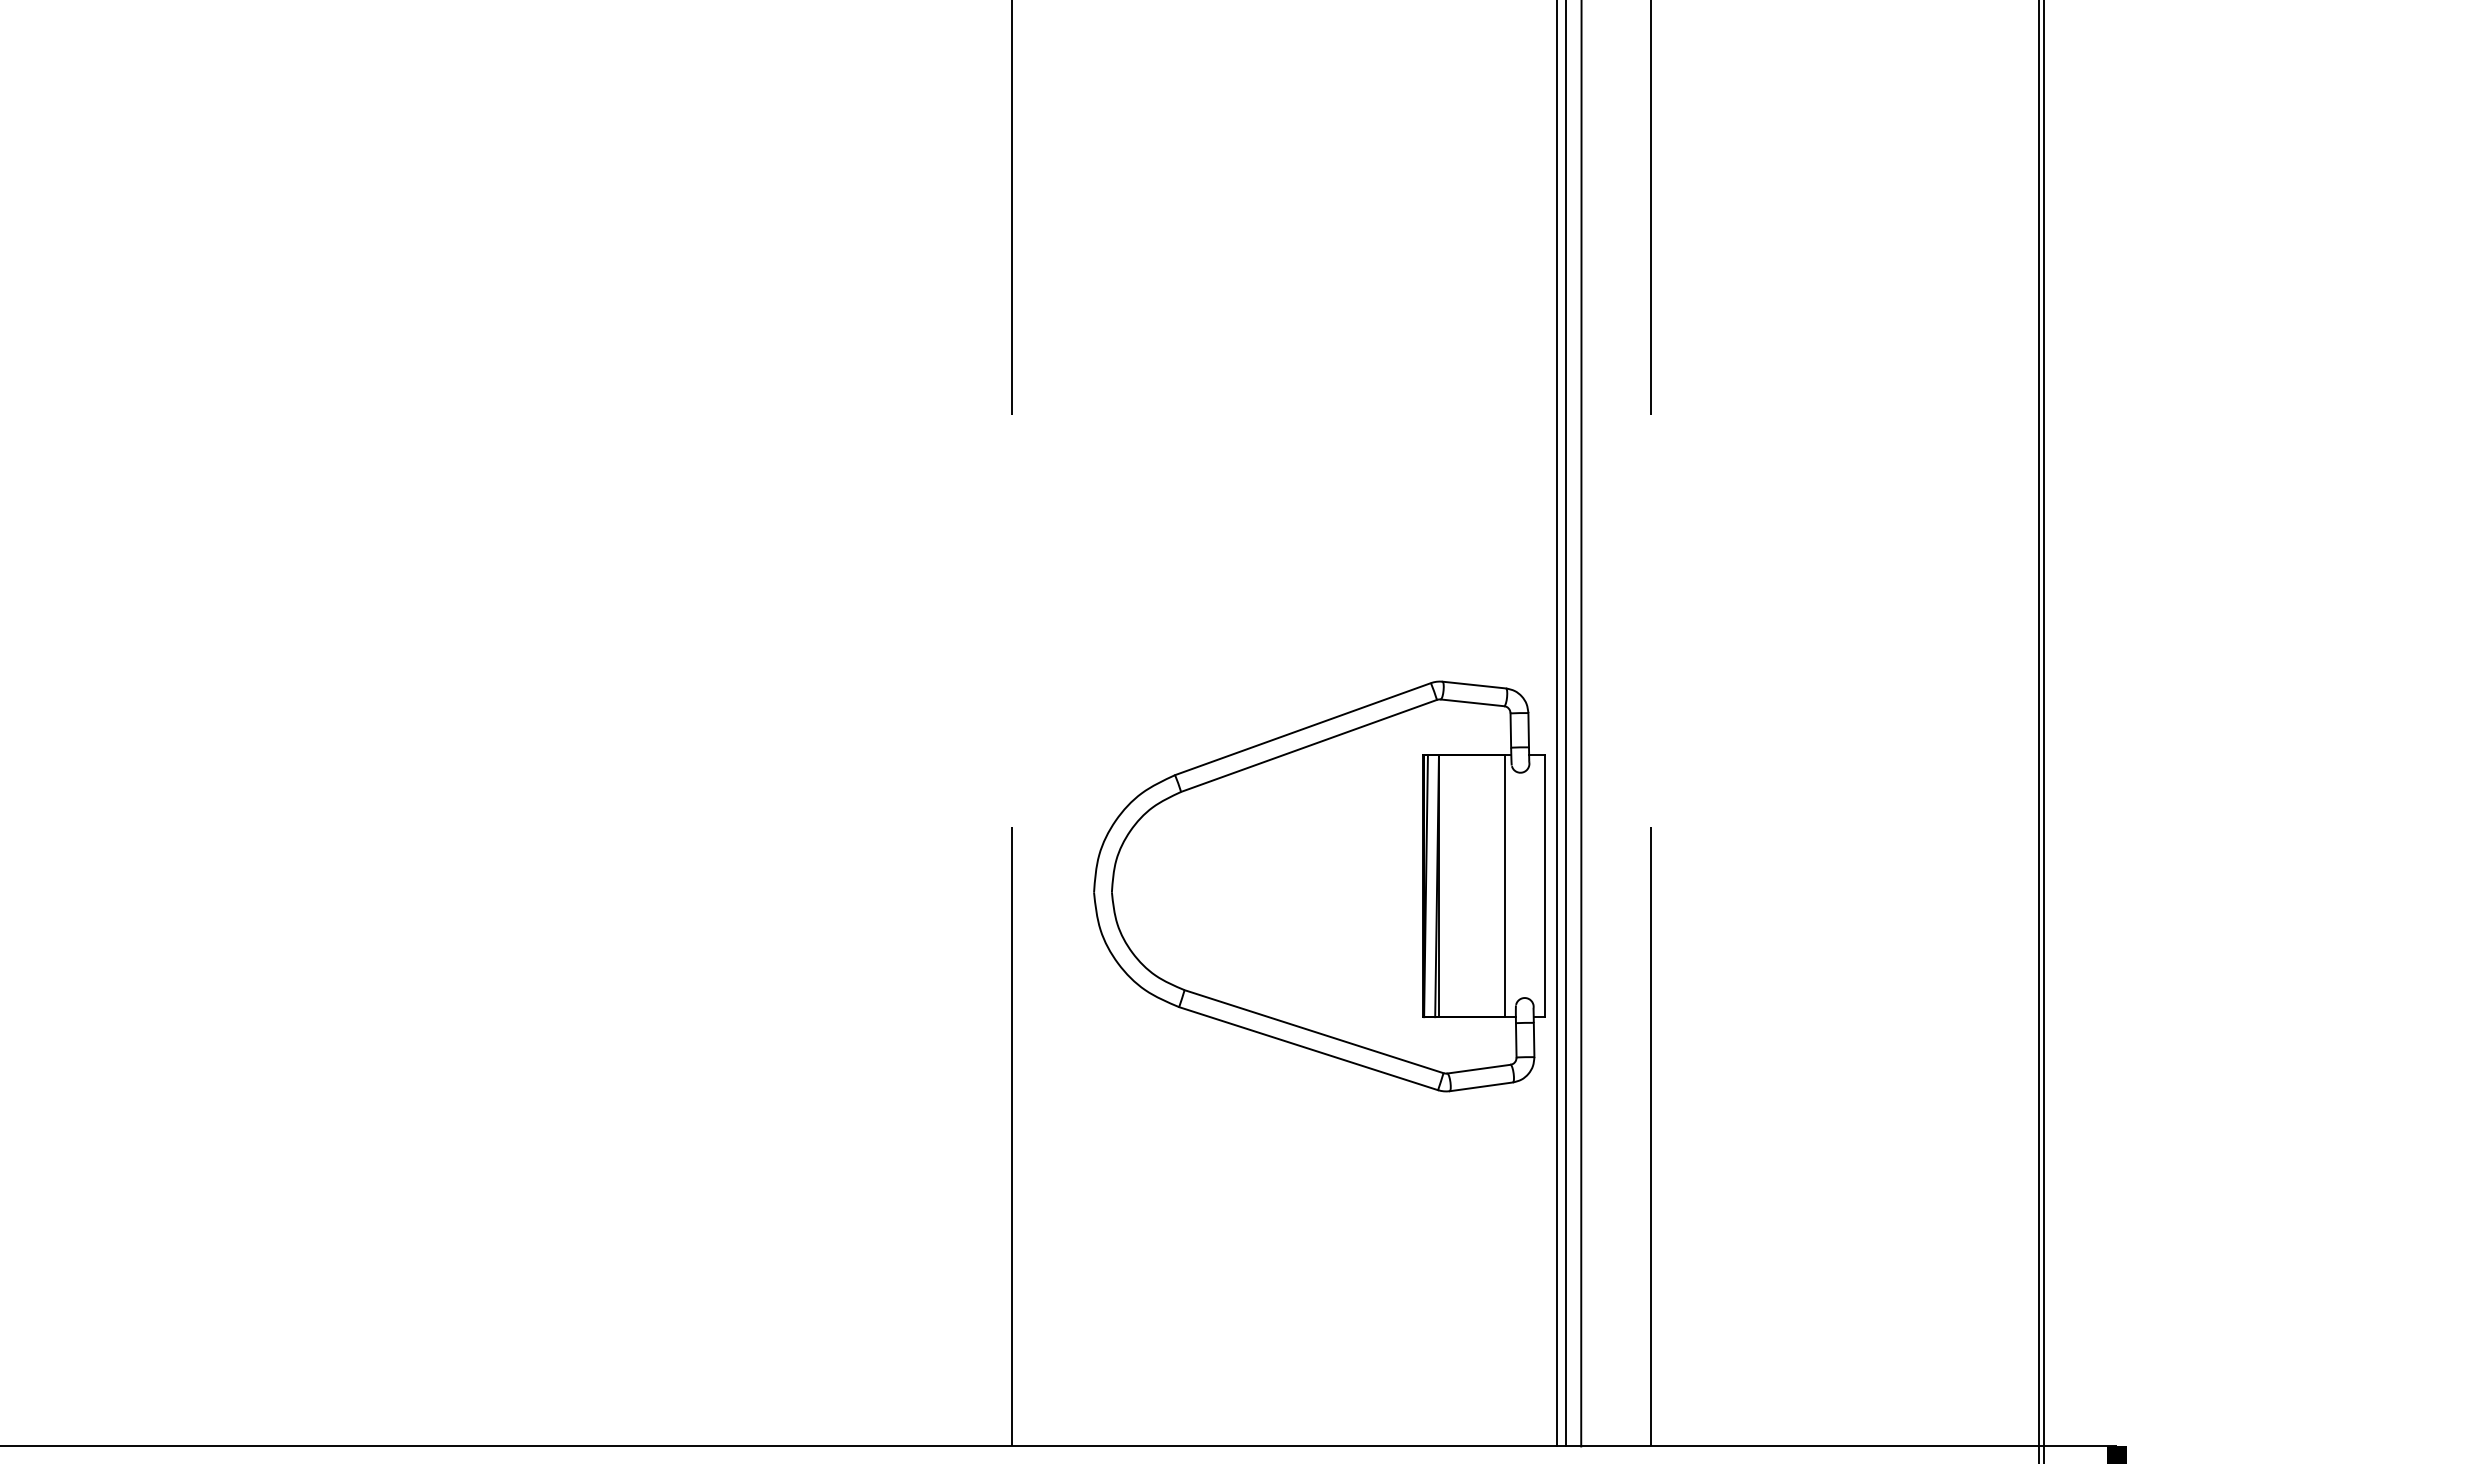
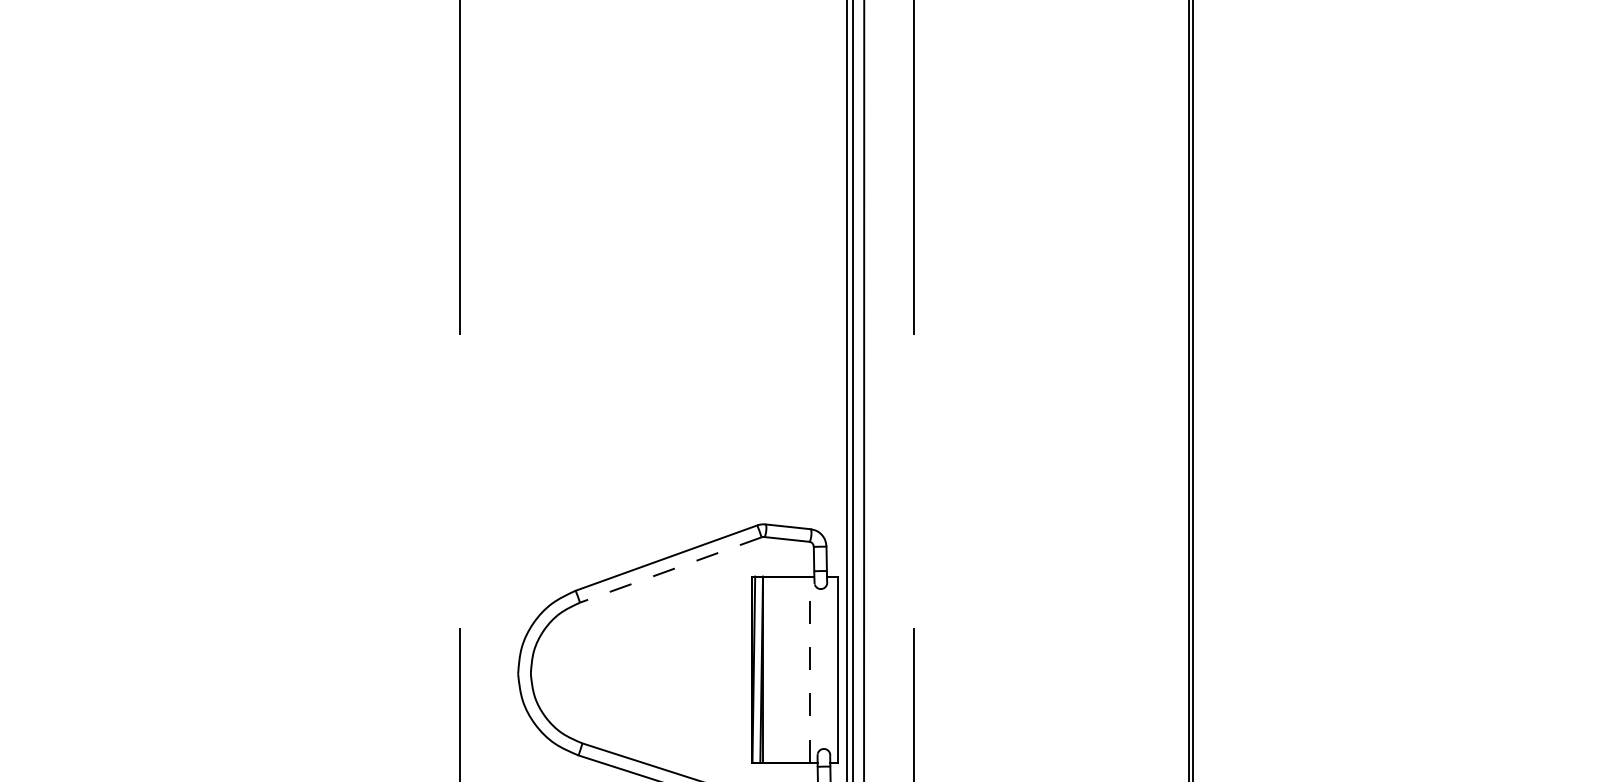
line: (1309, 745) -> (671, 569), solid -> dashed
line: (1505, 886) -> (810, 669), solid -> dashed

